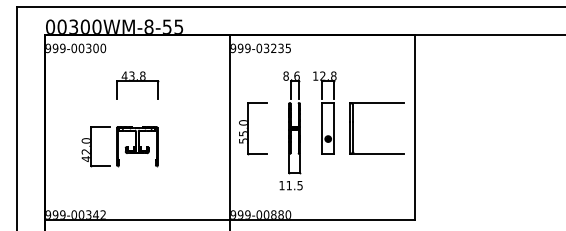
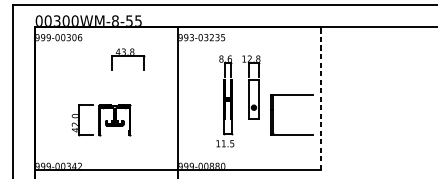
text: (103, 47) -> (80, 36), 999-00300 -> 999-00306
text: (247, 47) -> (191, 36), 999-03235 -> 993-03235
part: (137, 85) -> (128, 59), moved
line: (414, 127) -> (320, 98), solid -> dashed
part: (253, 128) -> (196, 99), removed
part: (353, 128) -> (273, 115), moved
part: (119, 146) -> (101, 120), moved

